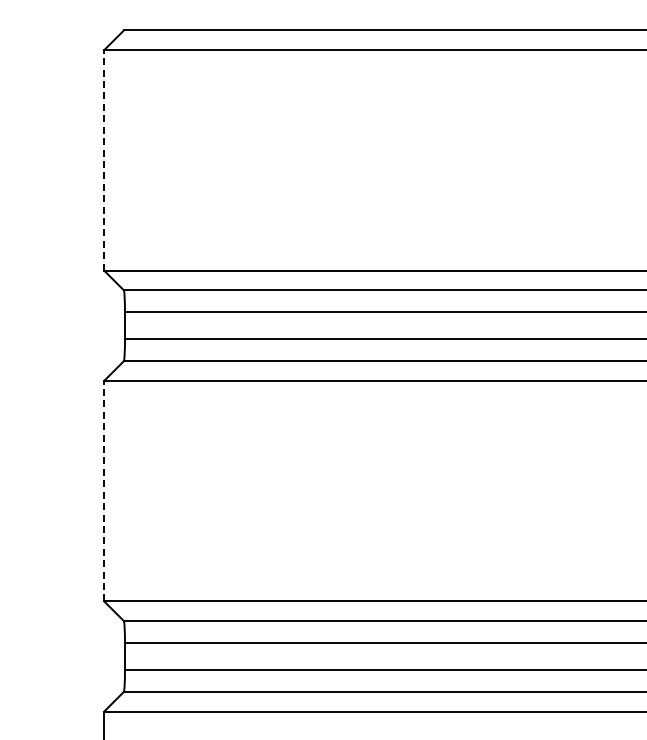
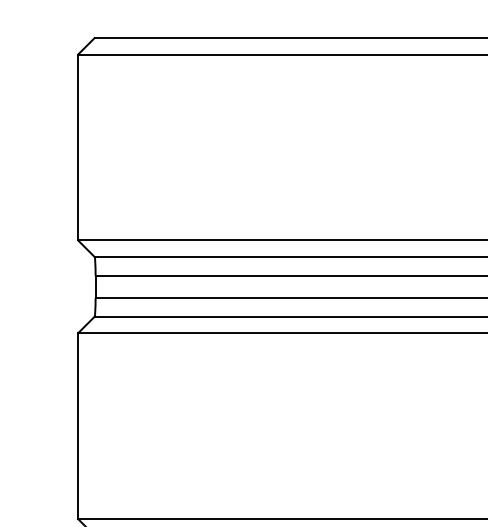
line: (104, 159) -> (78, 146), dashed -> solid
line: (104, 490) -> (78, 425), dashed -> solid

